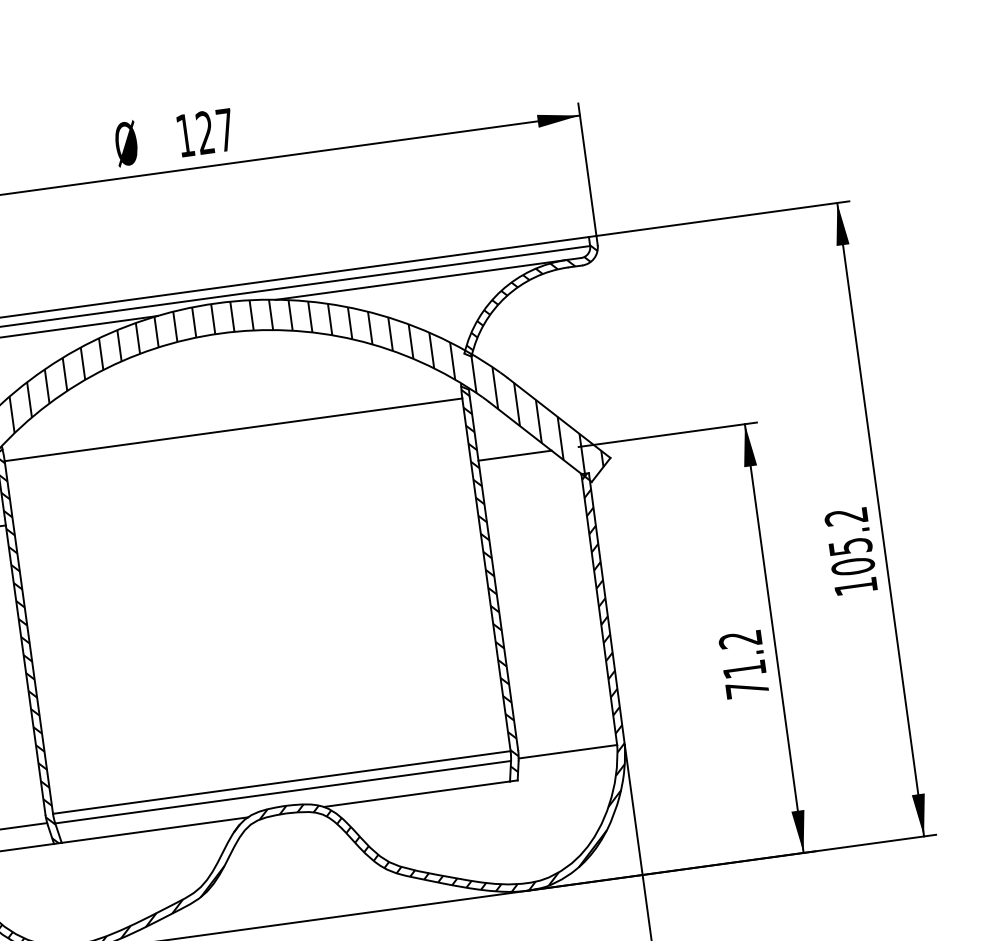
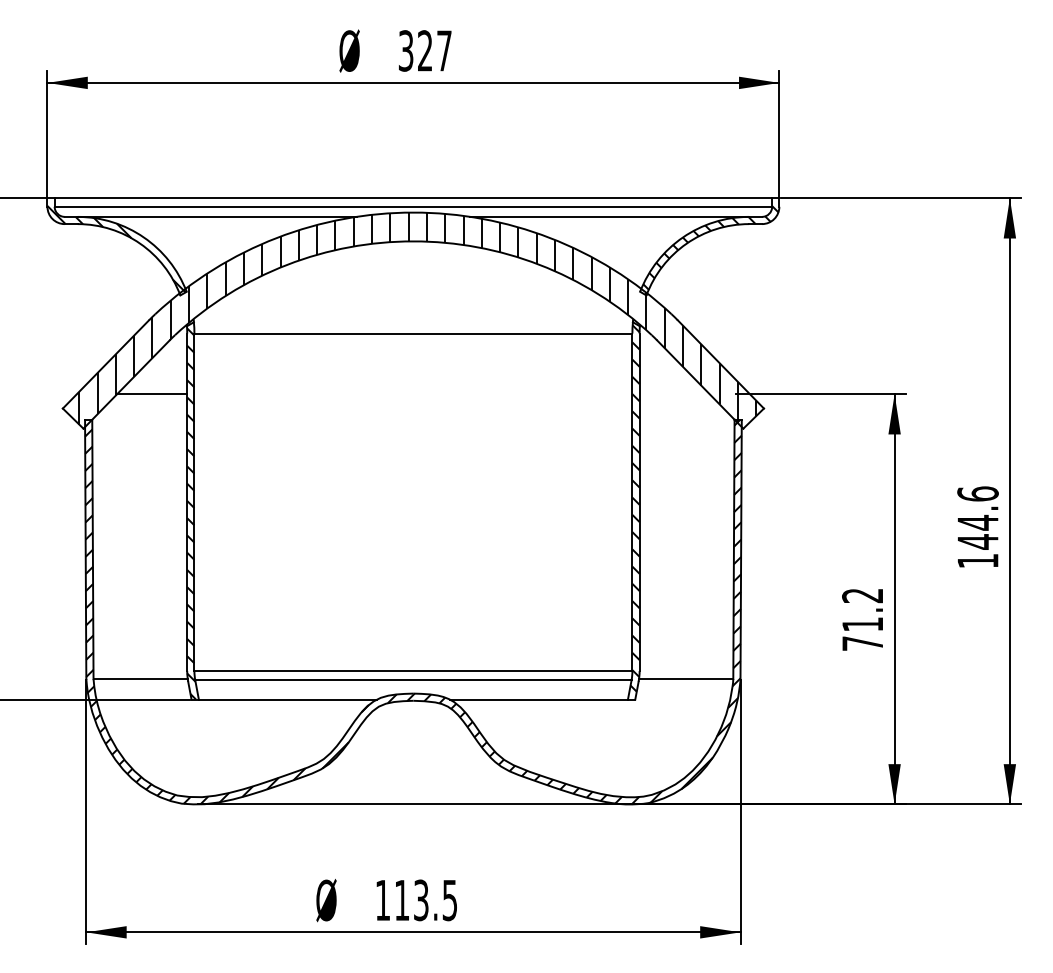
text: (184, 135) -> (405, 50), 127 -> 327
line: (514, 456) -> (674, 394), removed
text: (849, 541) -> (977, 517), 105.2 -> 144.6

